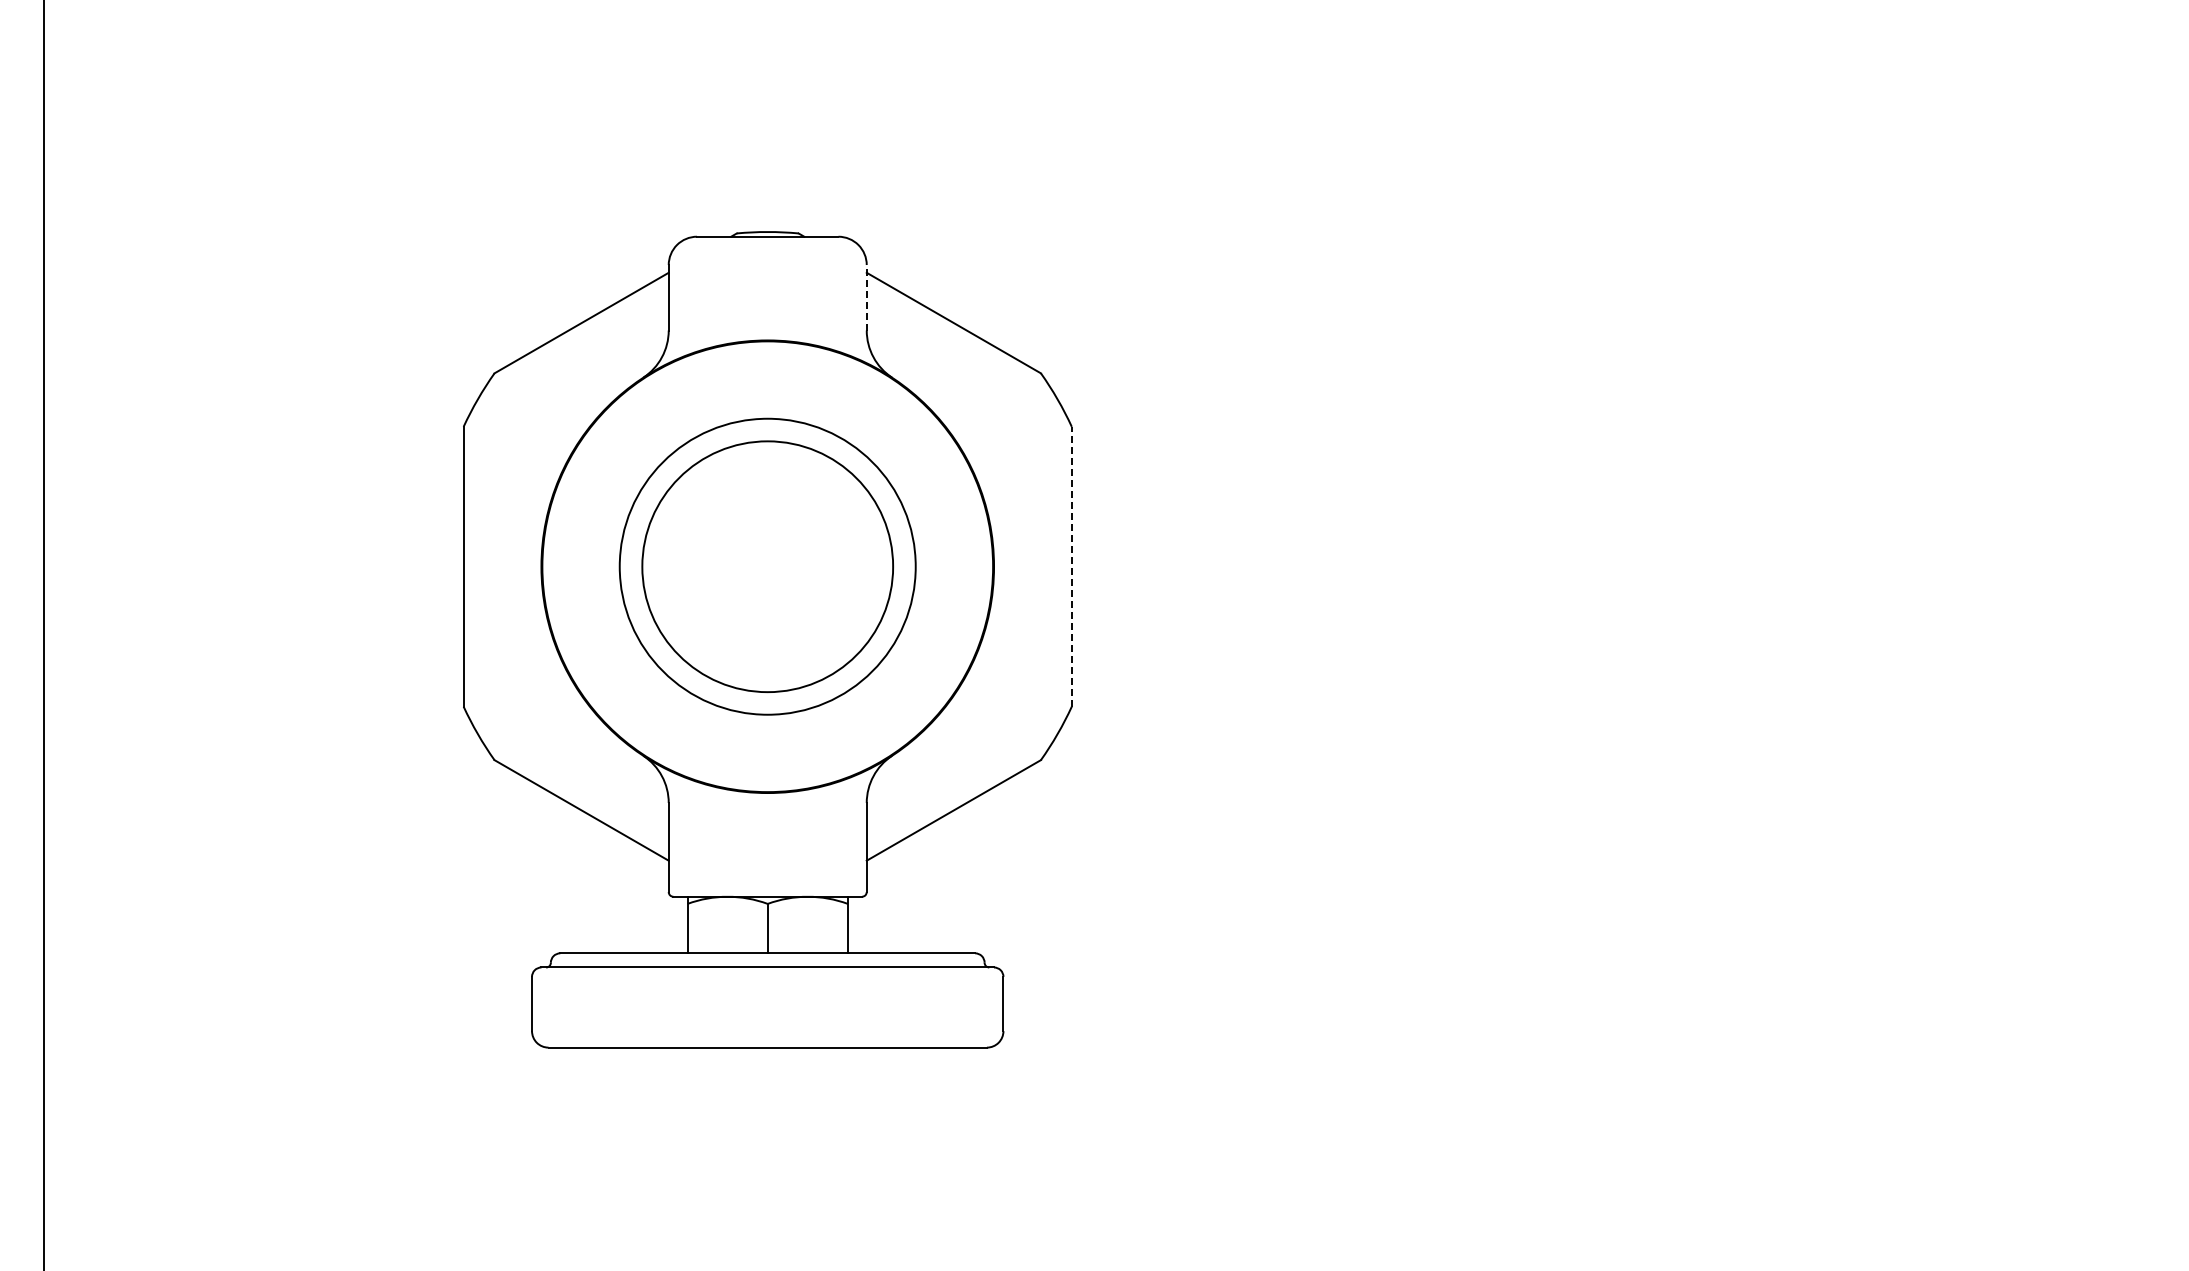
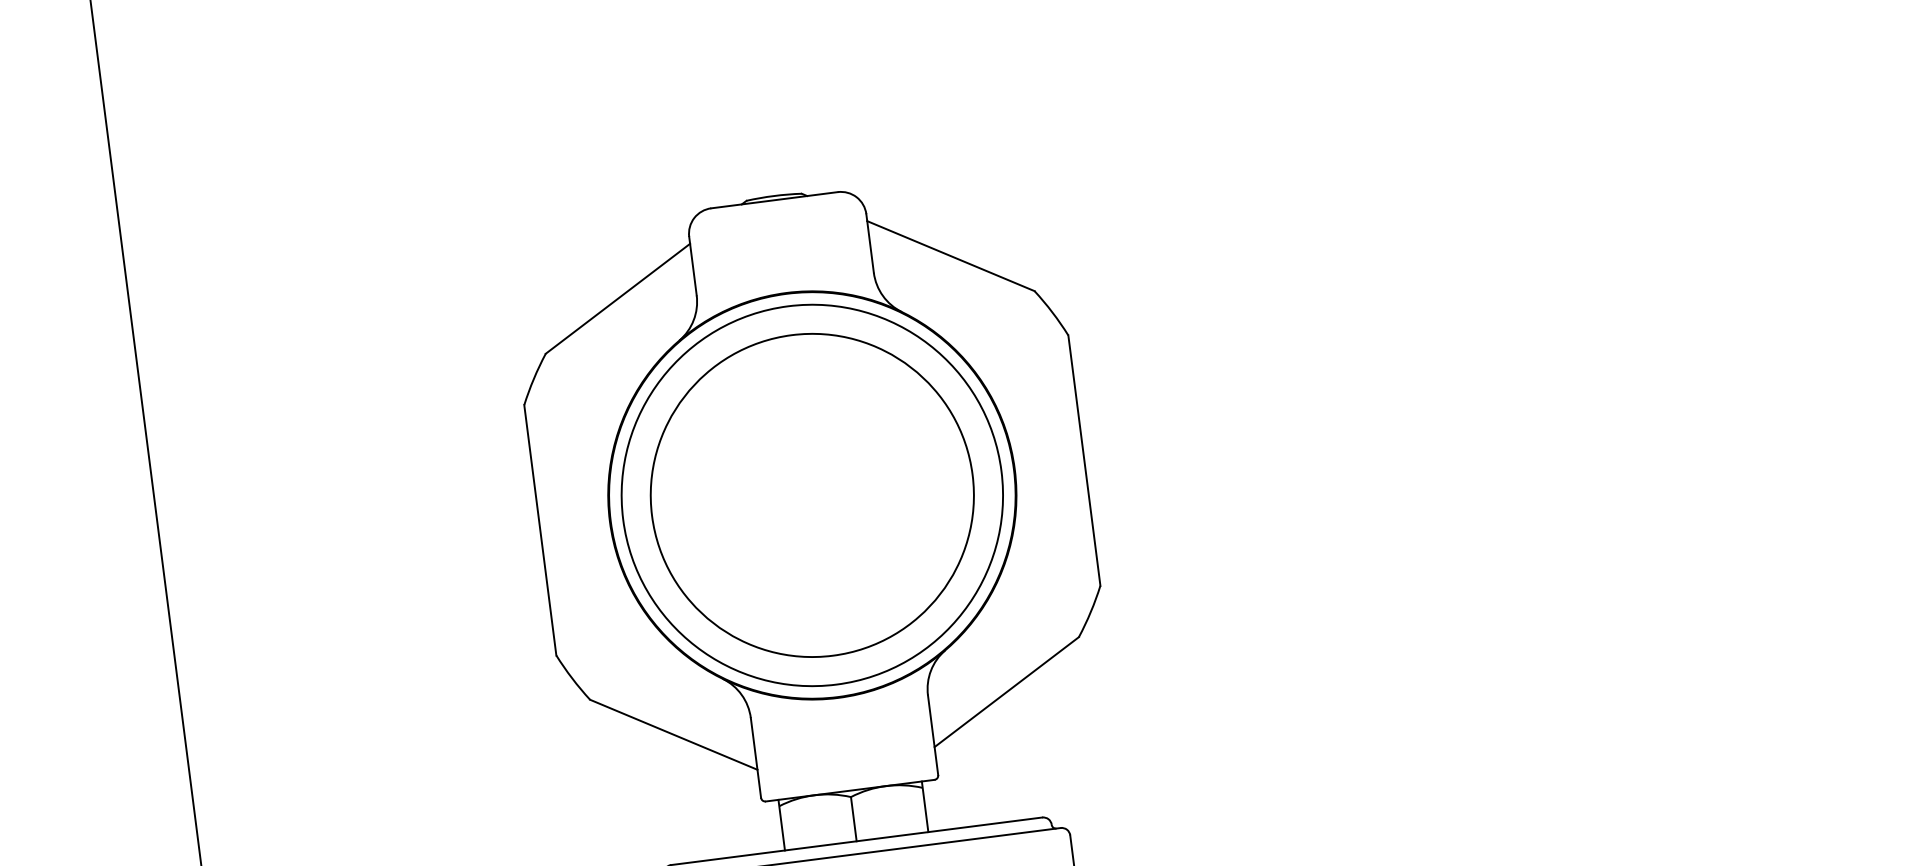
line: (866, 297) -> (869, 243), dashed -> solid
circle: (767, 566) -> (812, 495), size x1.43
circle: (767, 566) -> (812, 495), size x1.43
line: (1071, 566) -> (1084, 460), dashed -> solid

